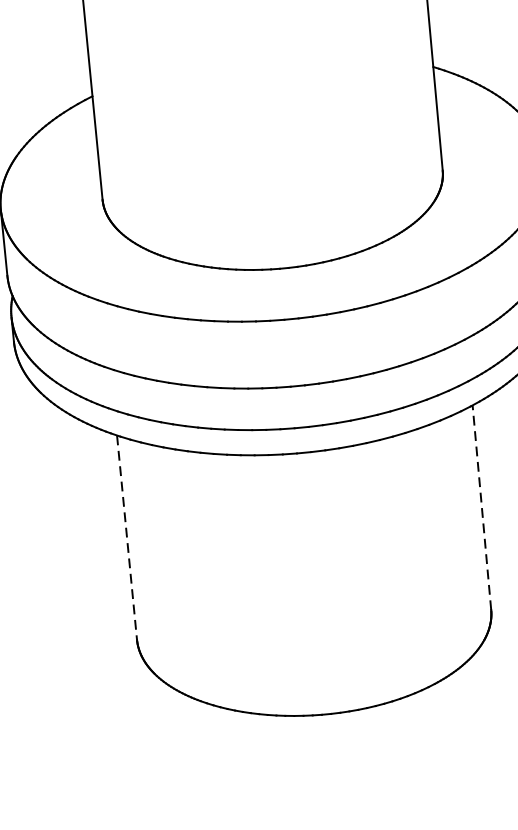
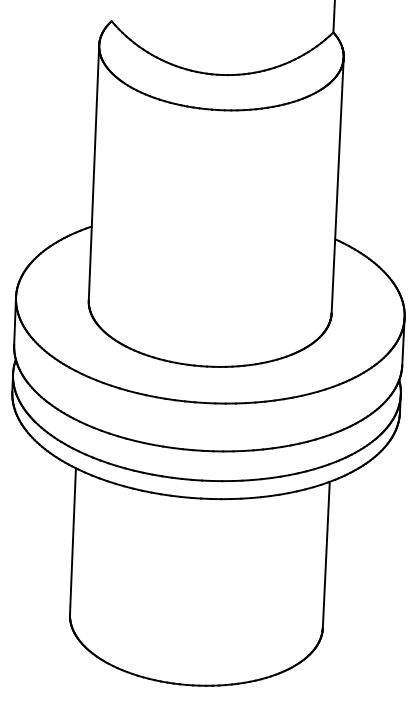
line: (482, 507) -> (326, 554), dashed -> solid
line: (126, 537) -> (72, 541), dashed -> solid

